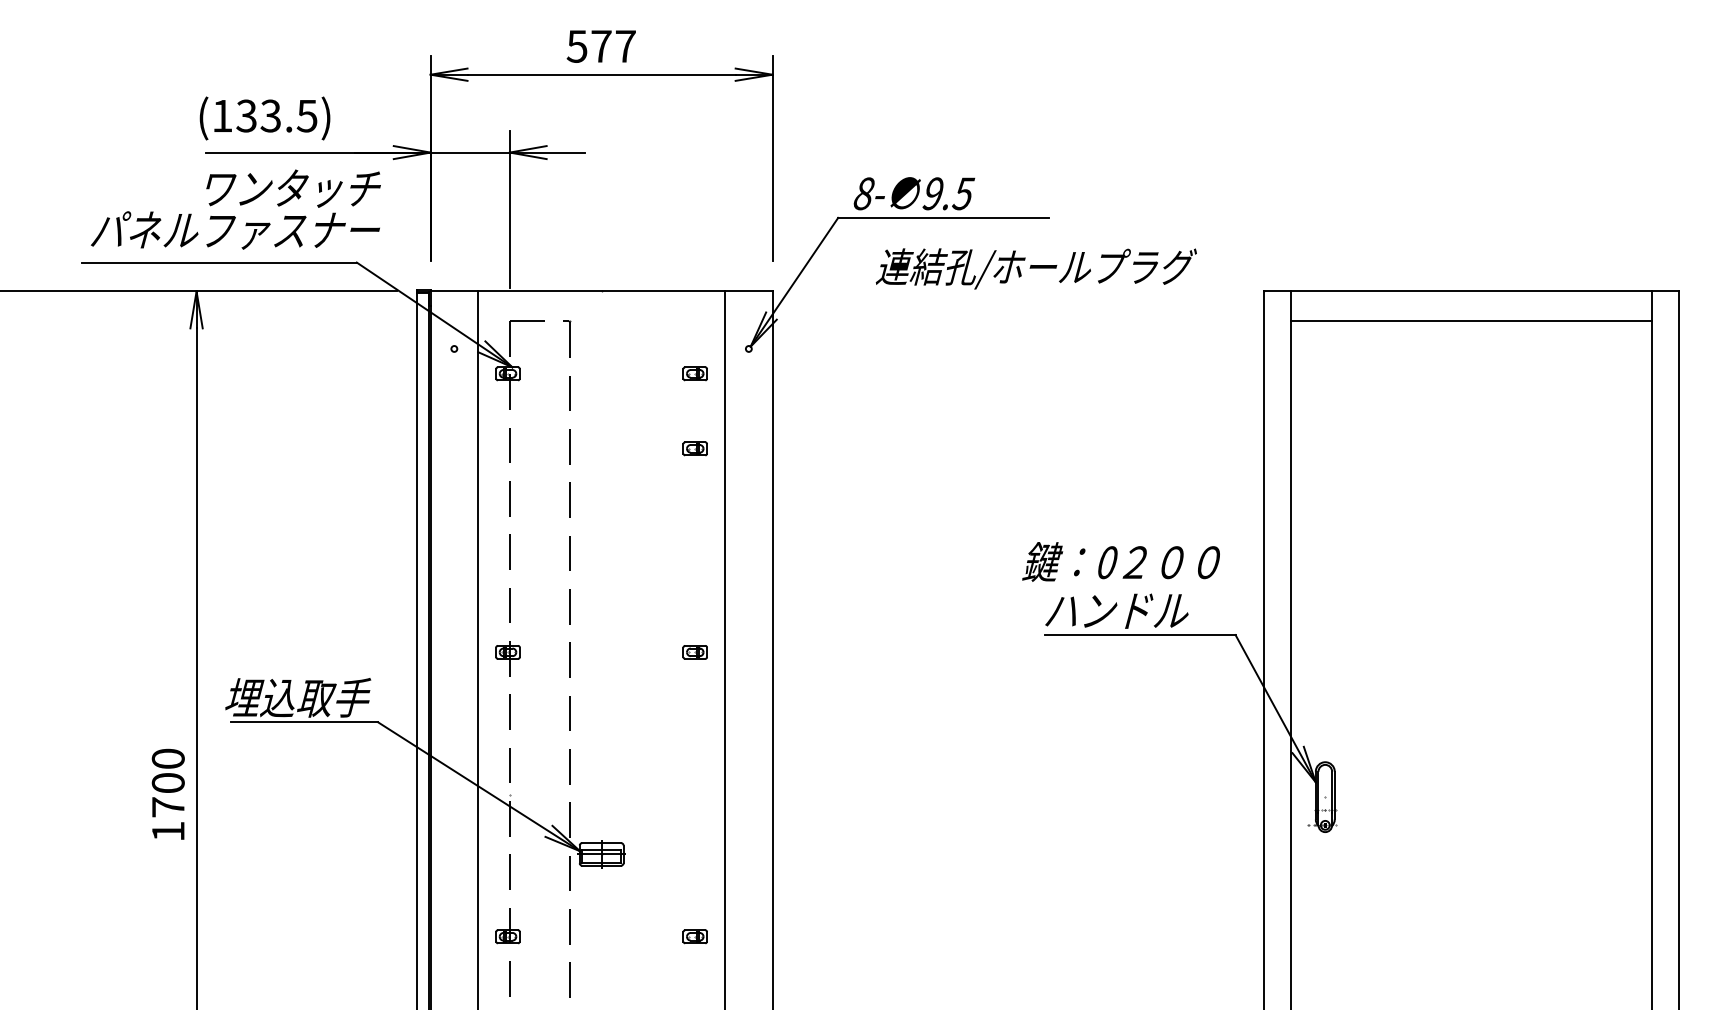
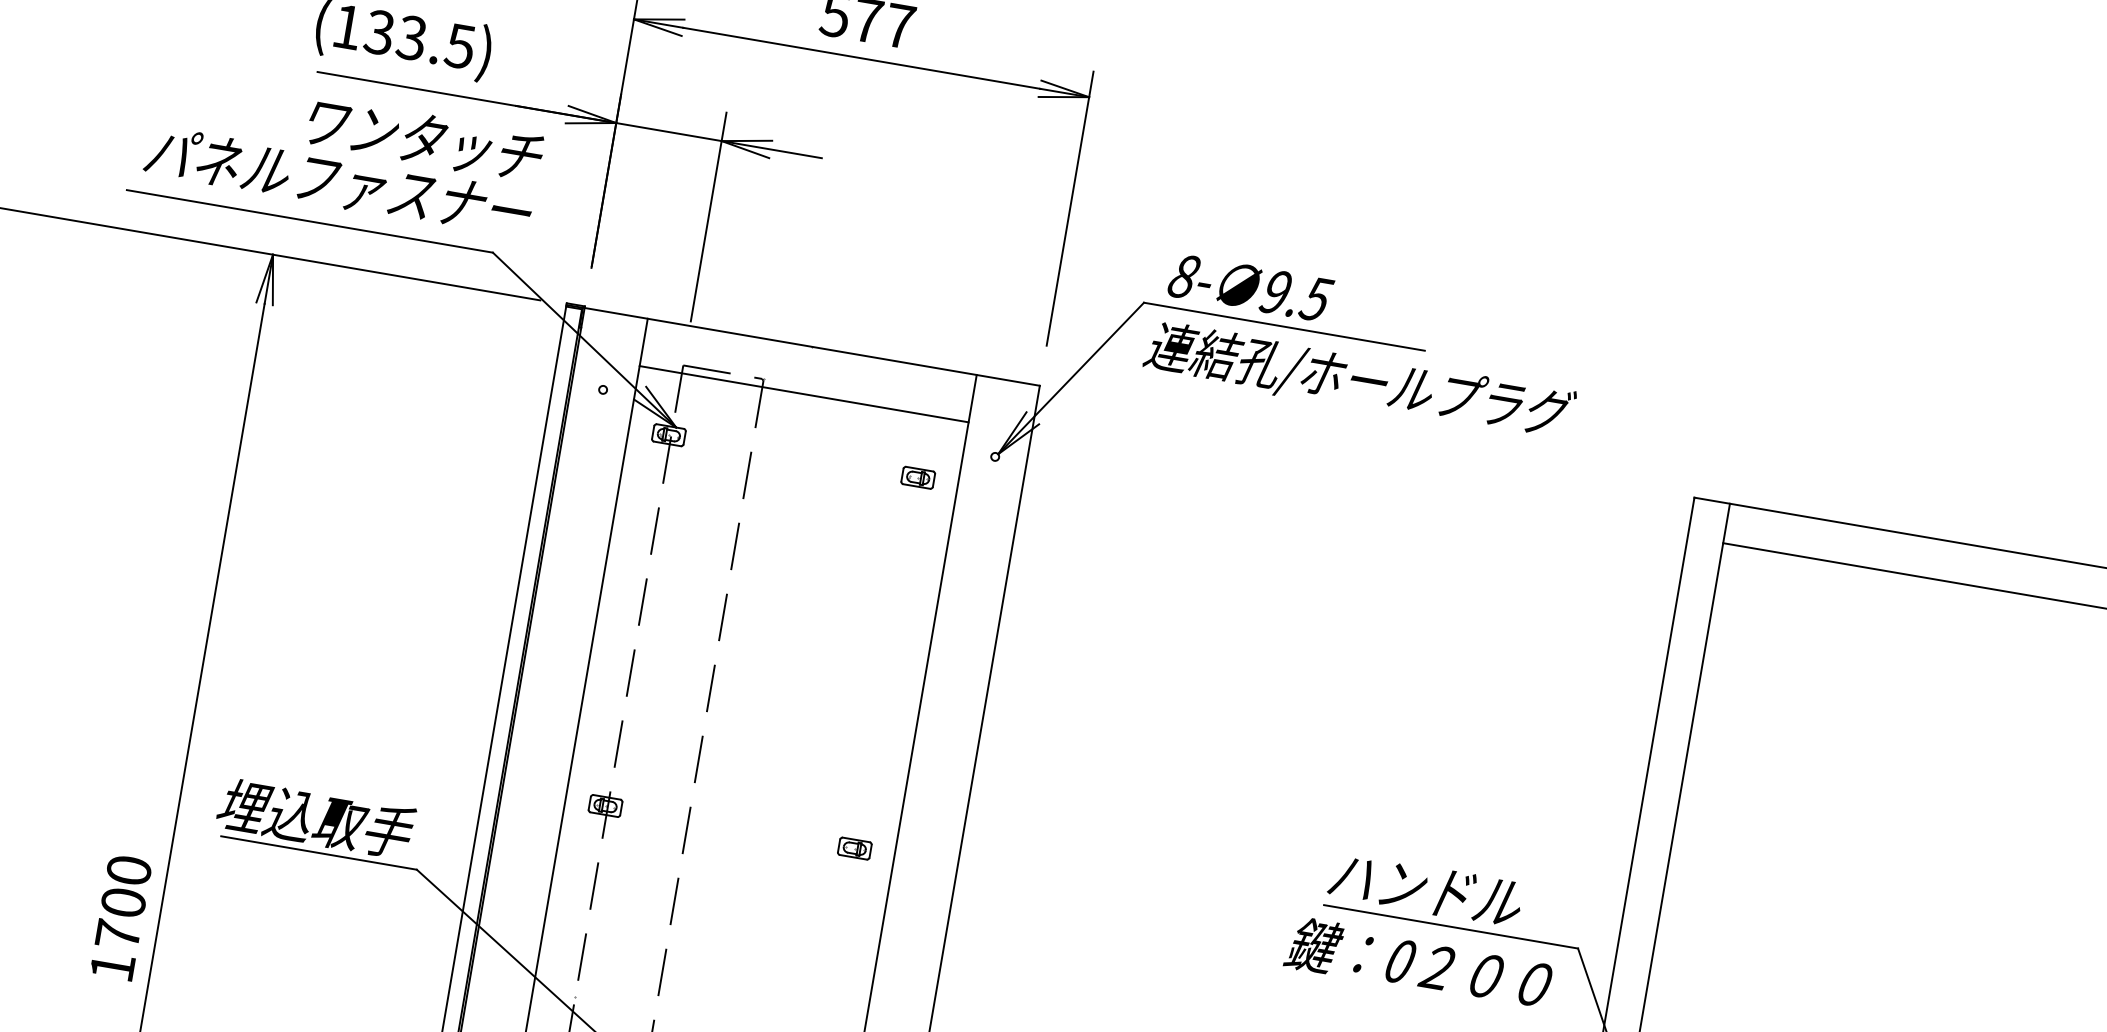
text: (1035, 268) -> (1358, 381), moved
line: (601, 327) -> (803, 394), added
part: (694, 448) -> (900, 577), removed
text: (1120, 561) -> (1417, 962), moved

